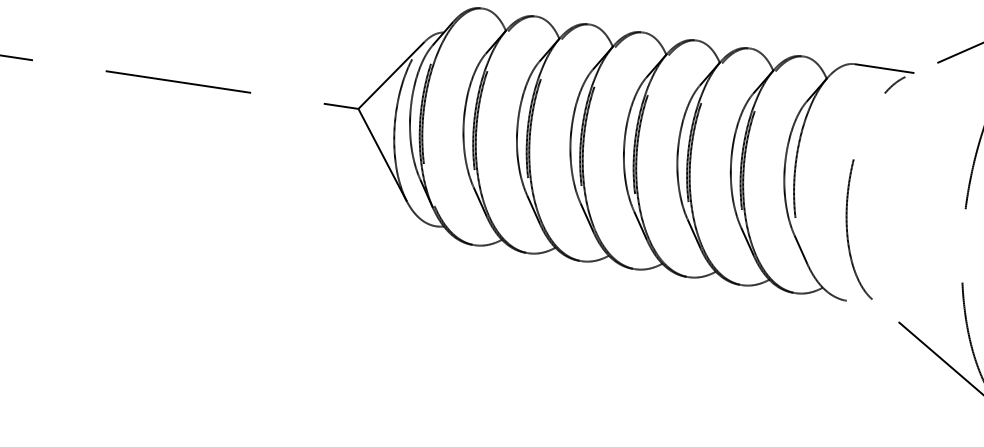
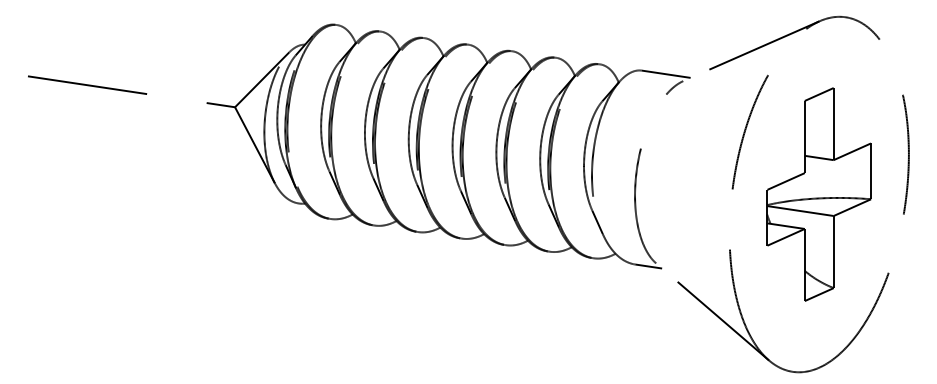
line: (863, 303) -> (648, 266), added

